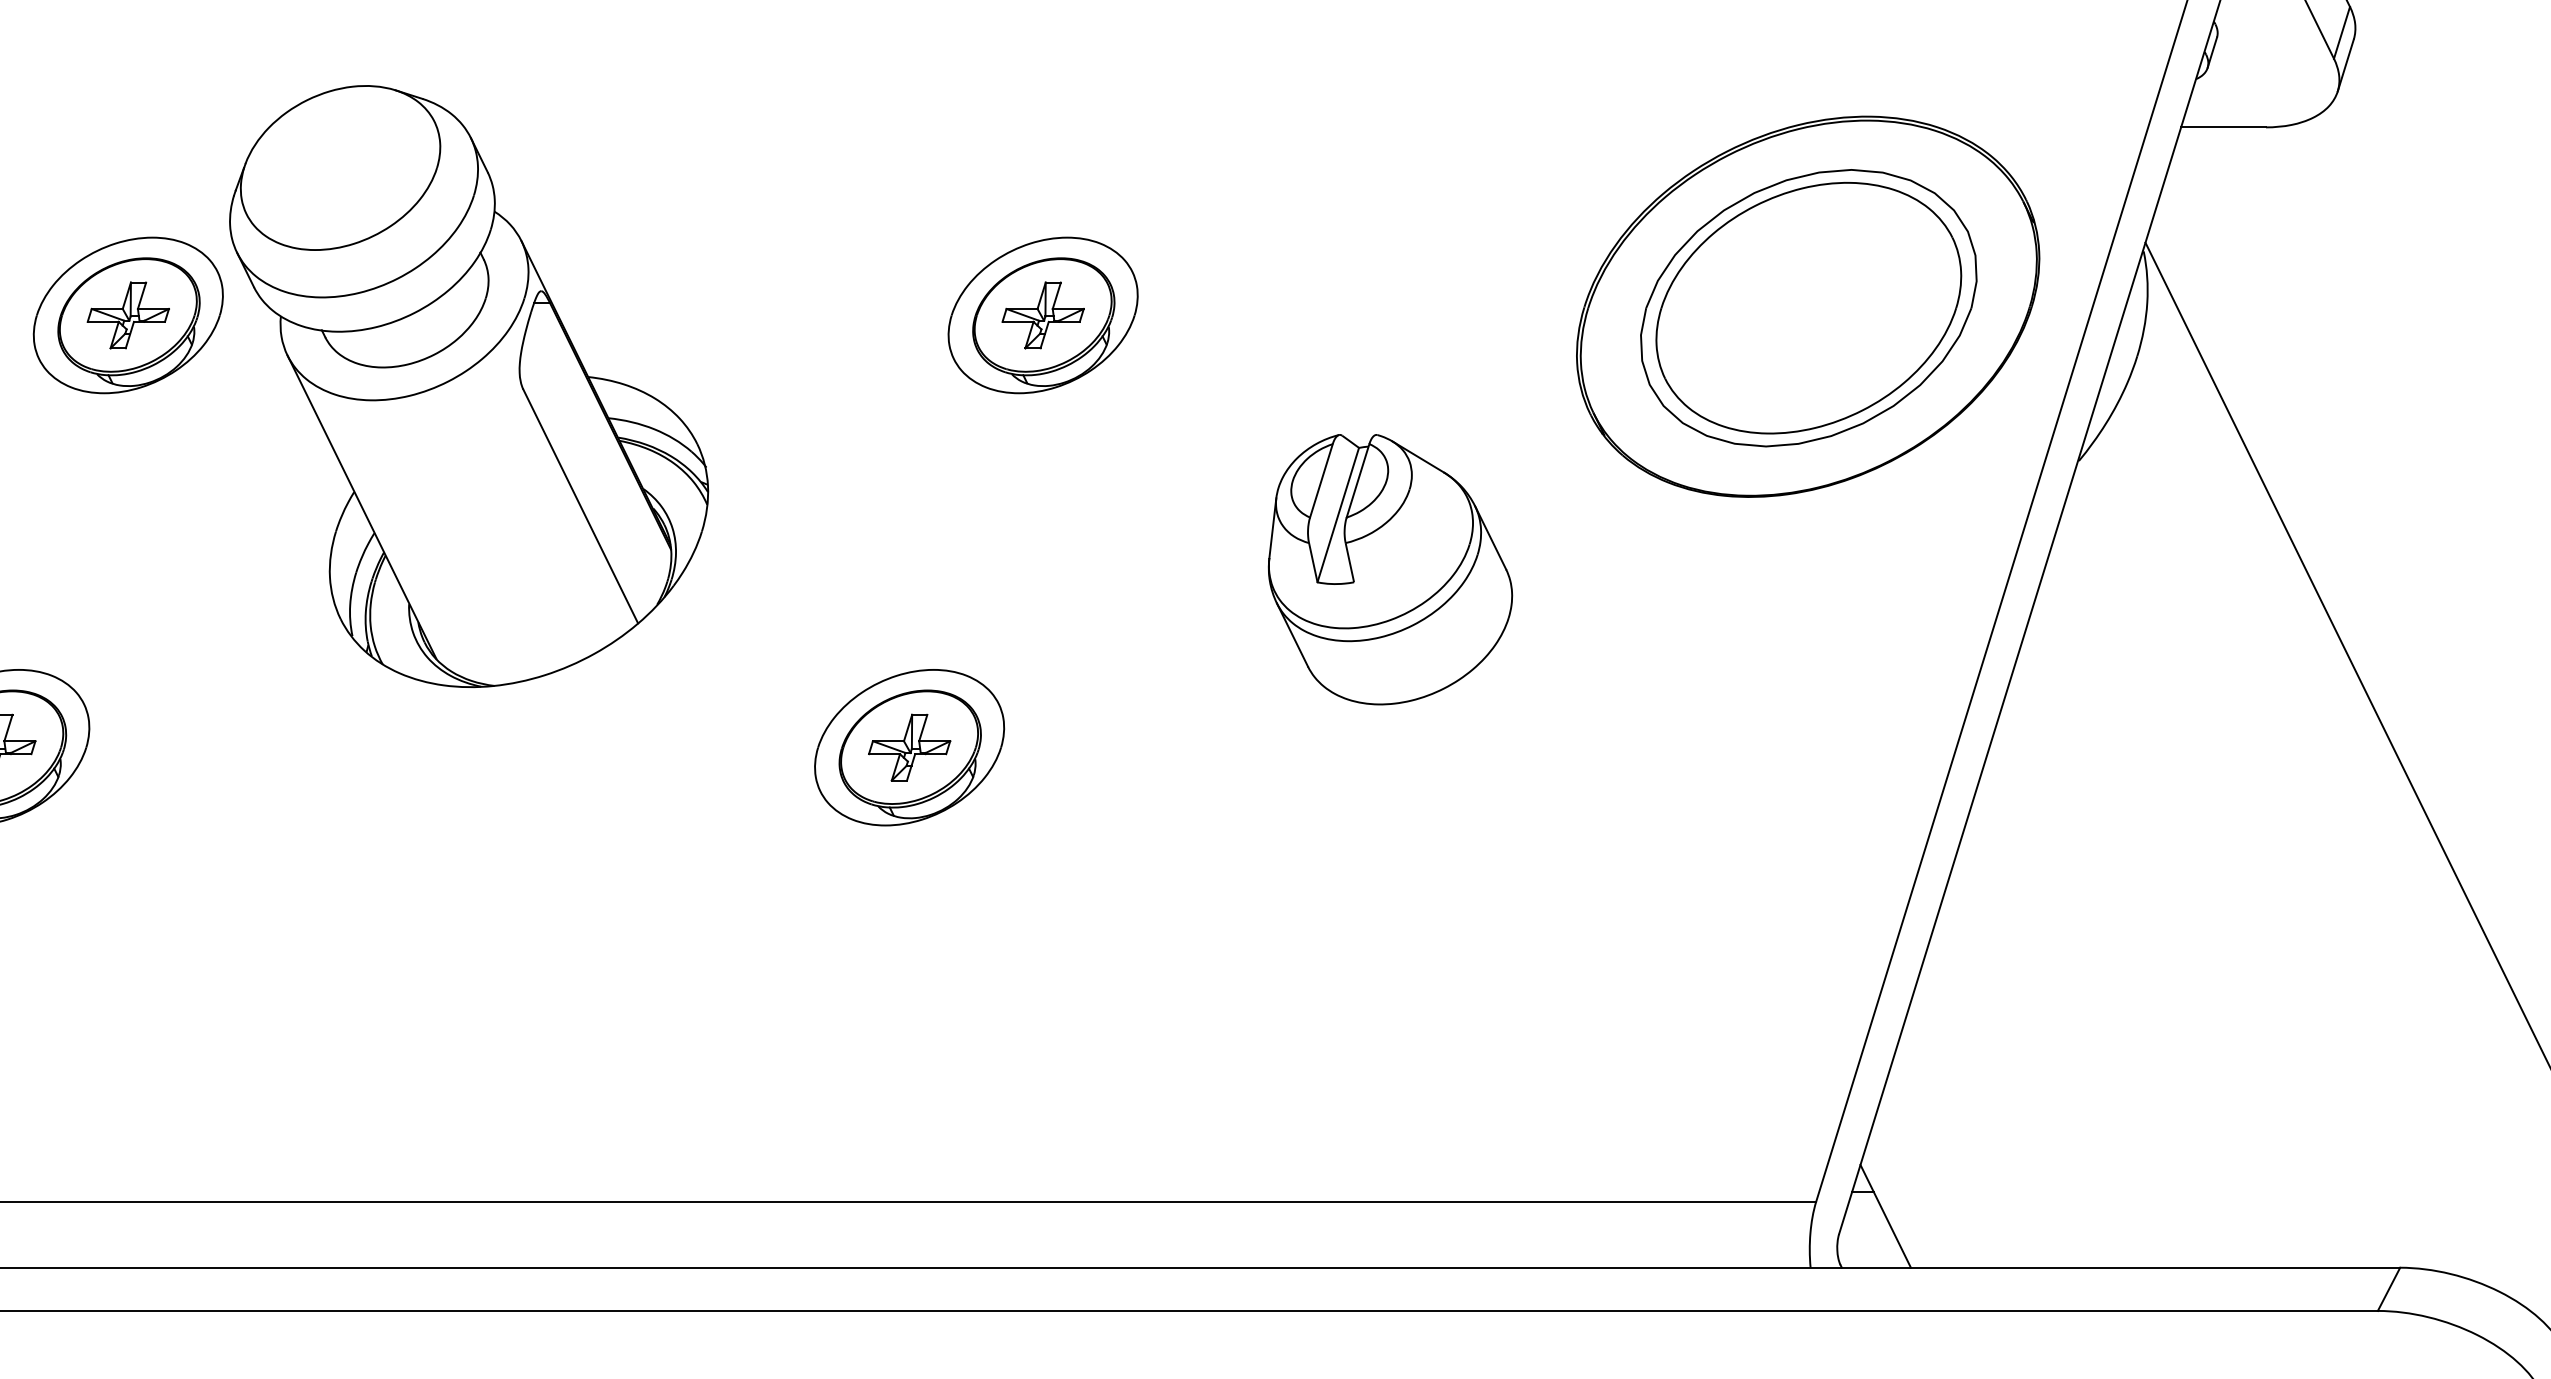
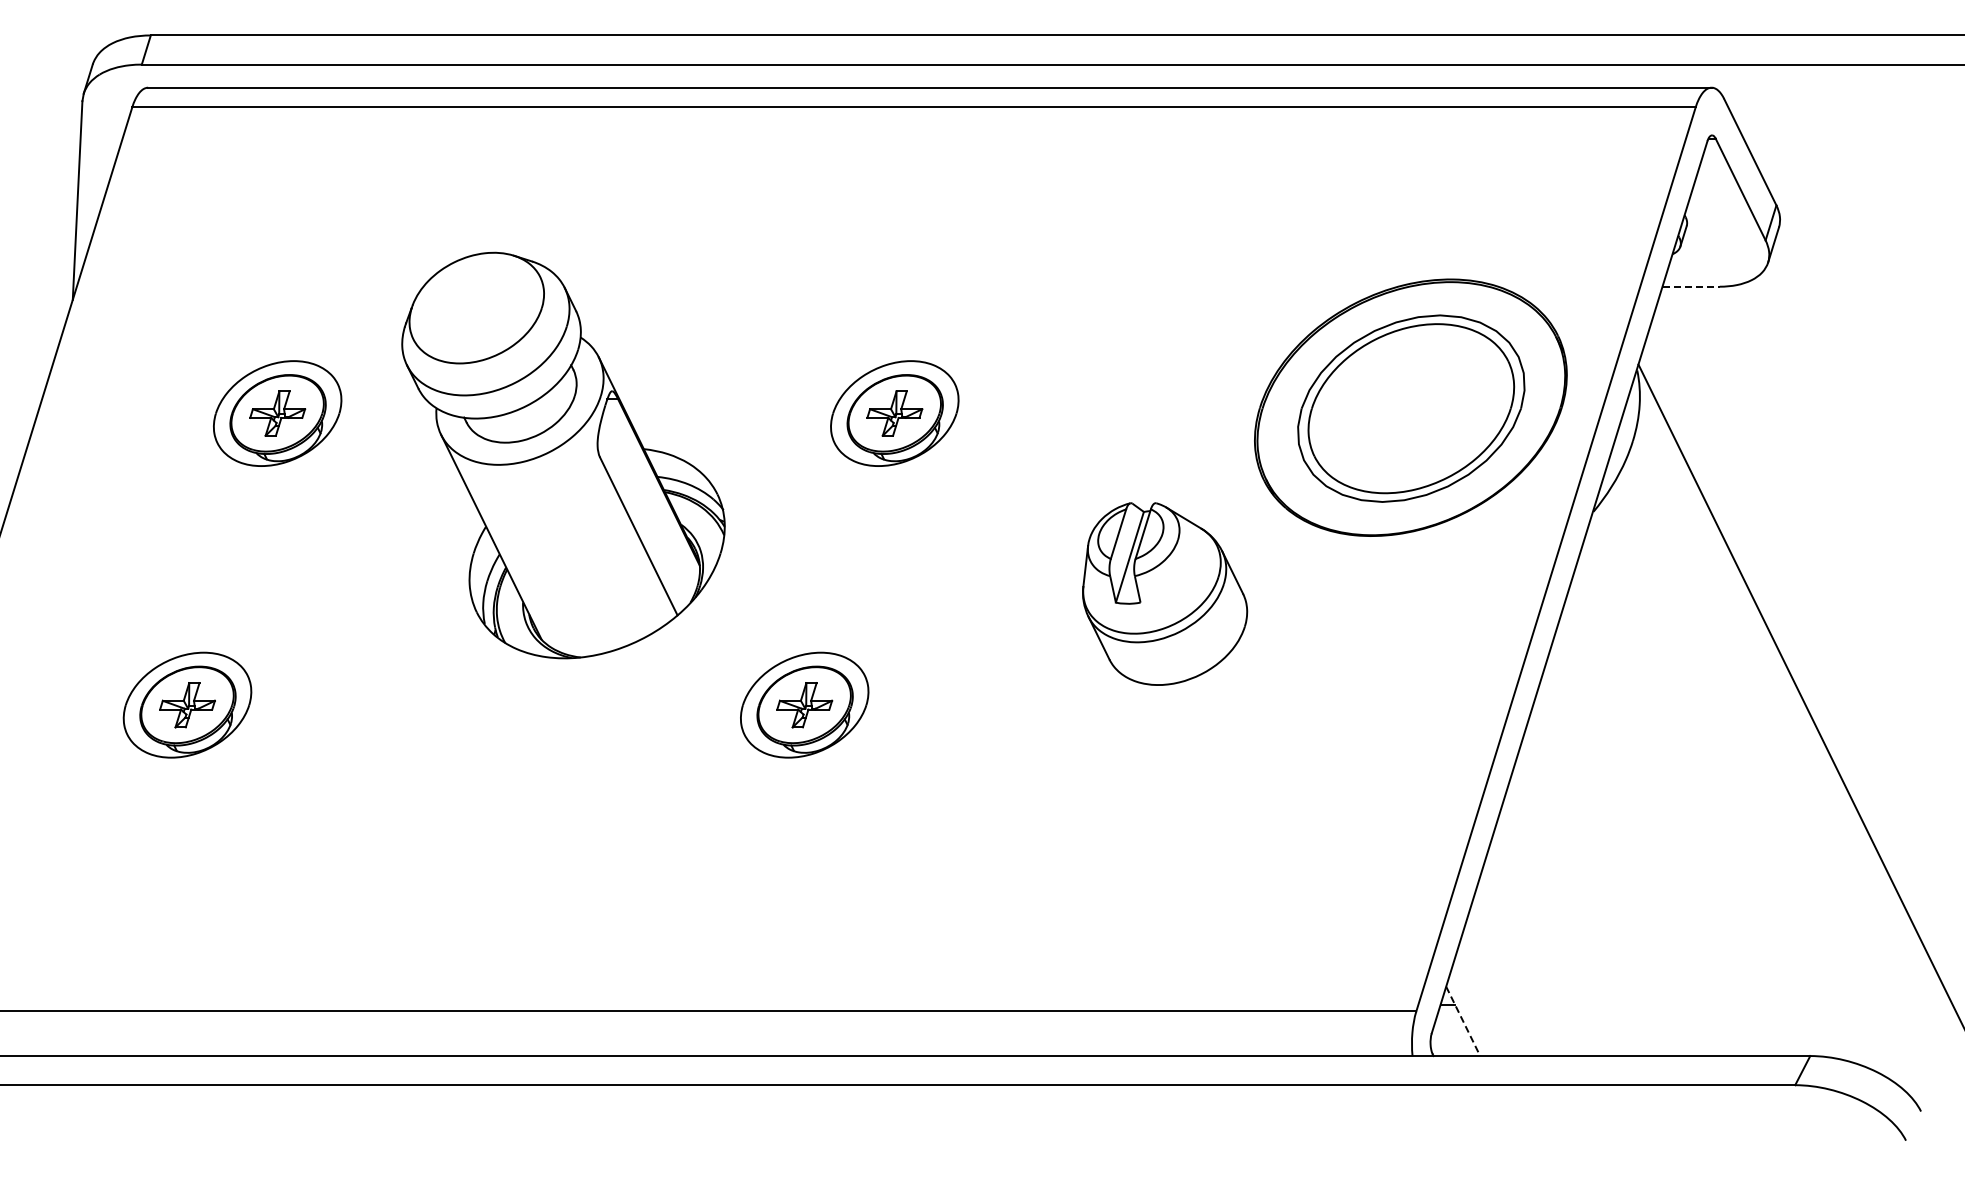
line: (2224, 127) -> (1691, 286), solid -> dashed
part: (469, 386) -> (563, 455), moved
part: (1391, 568) -> (1165, 593), moved
line: (1886, 1216) -> (1463, 1021), solid -> dashed

